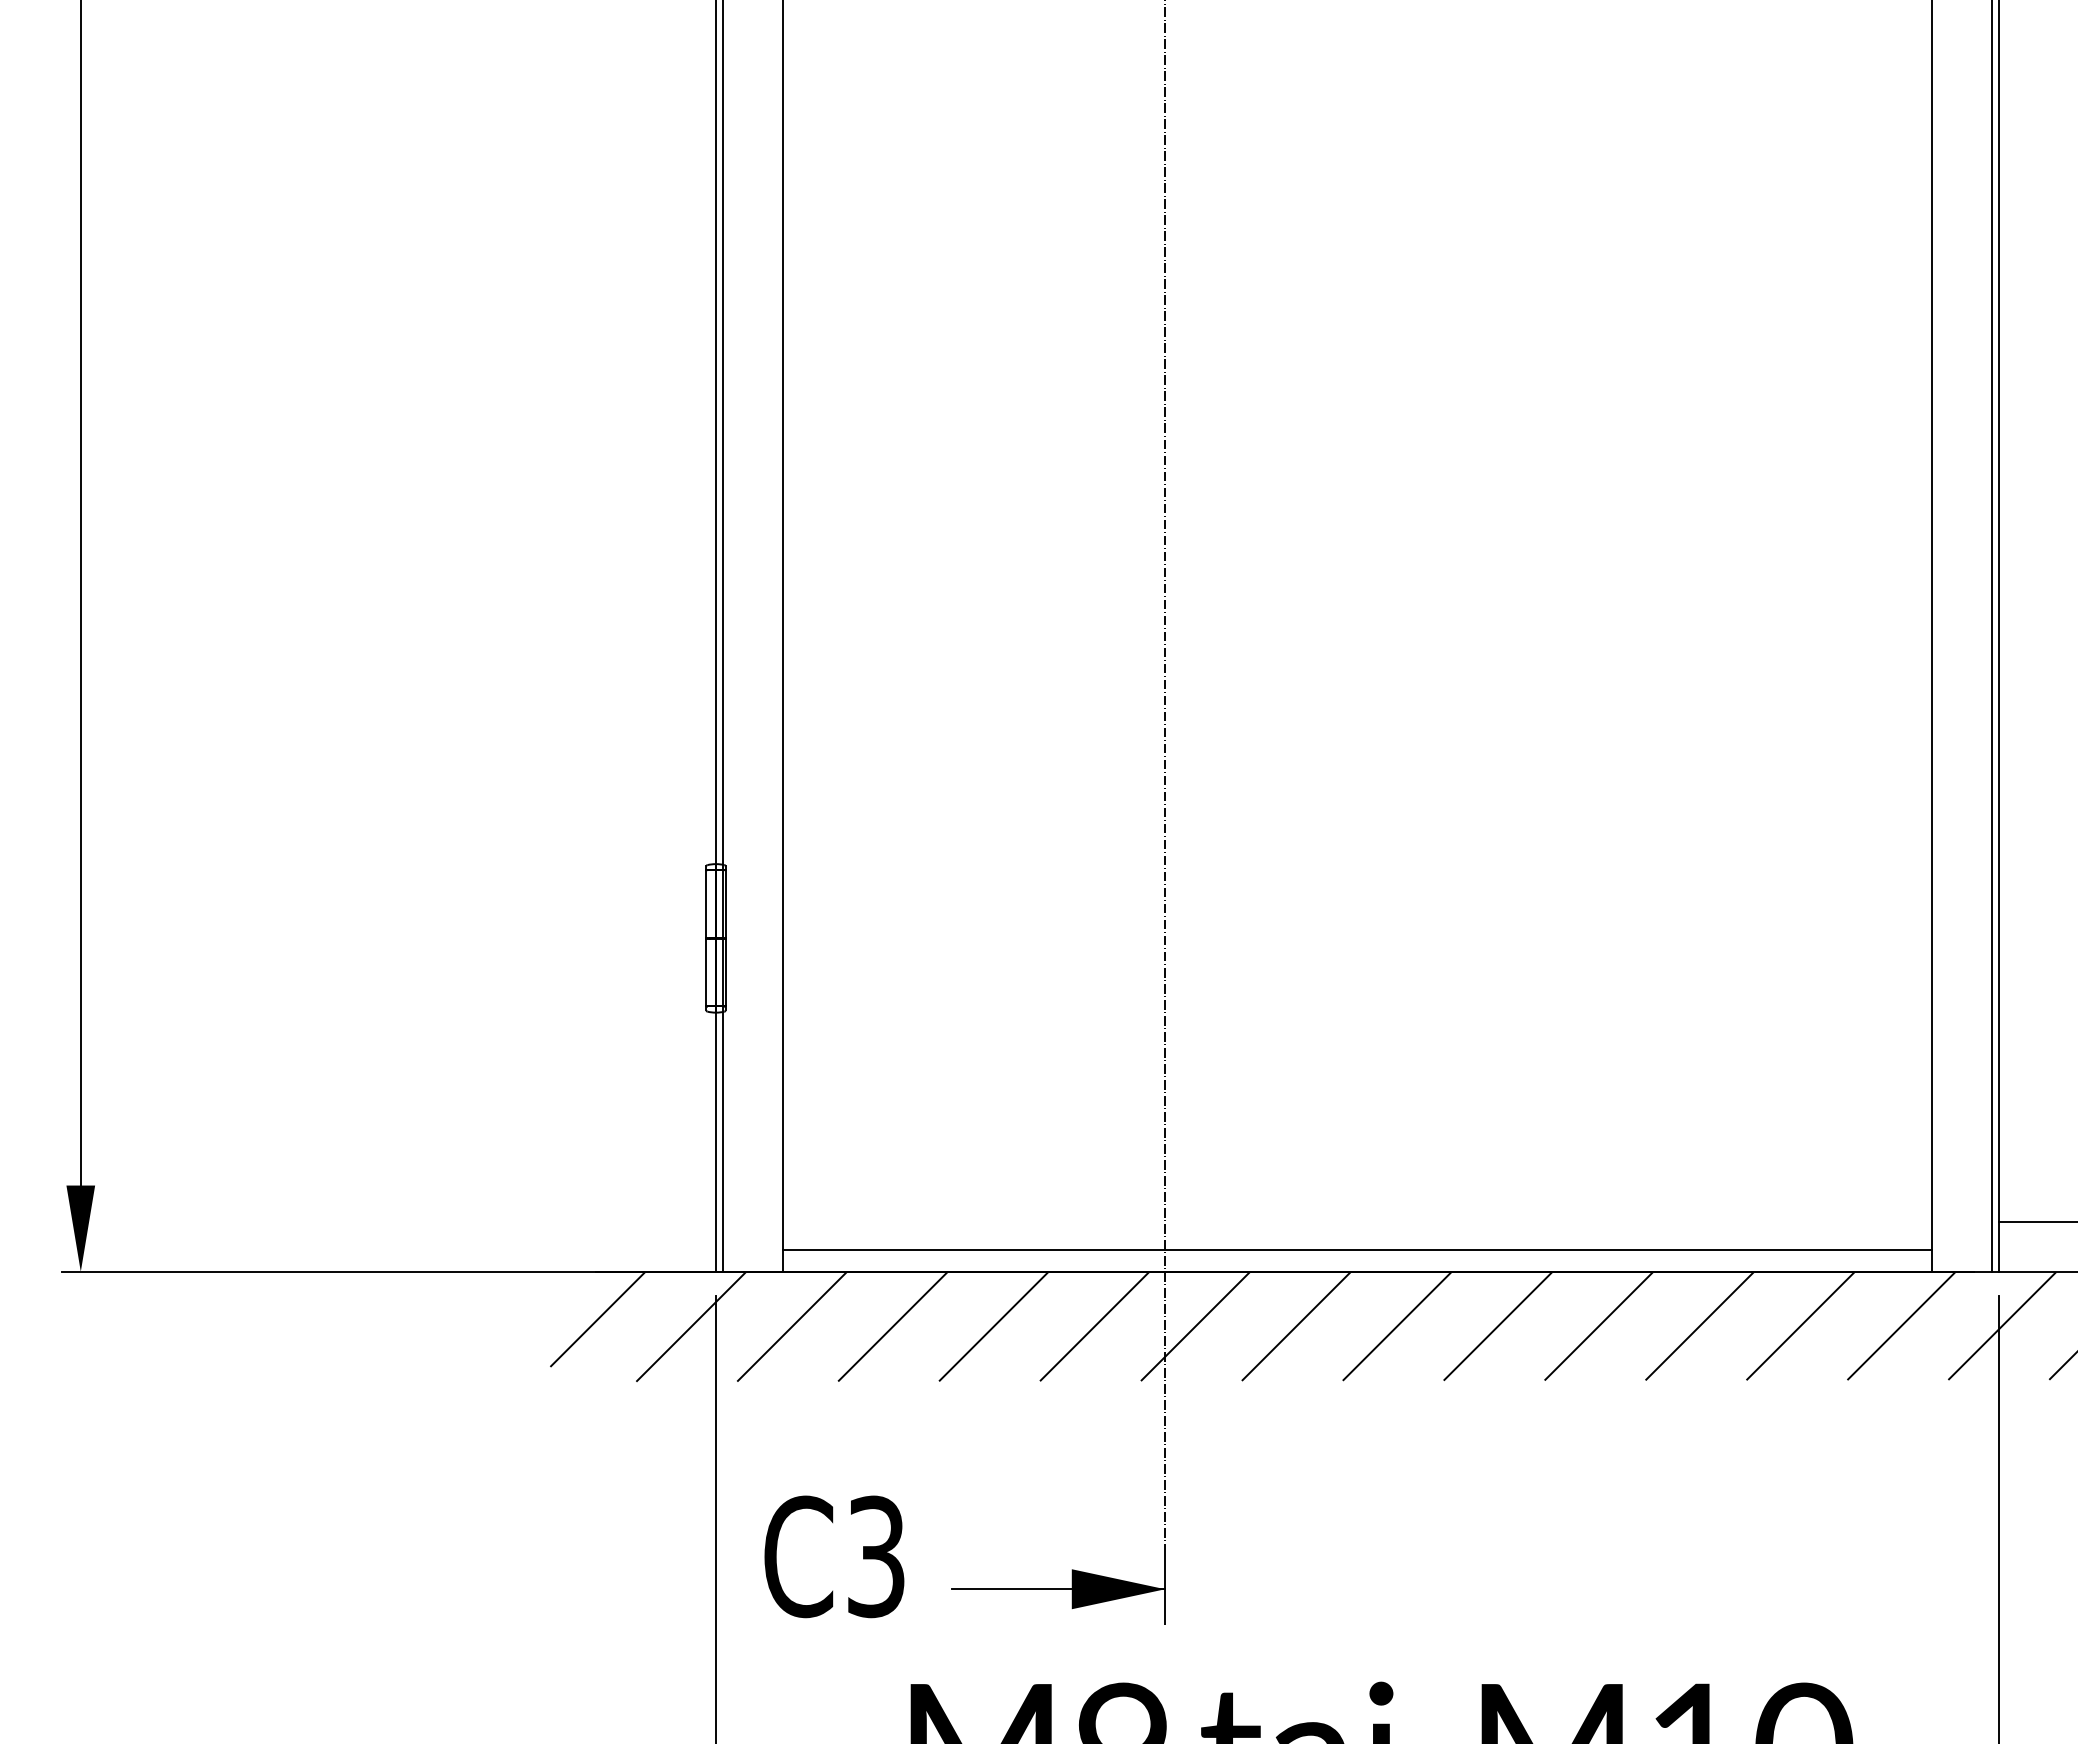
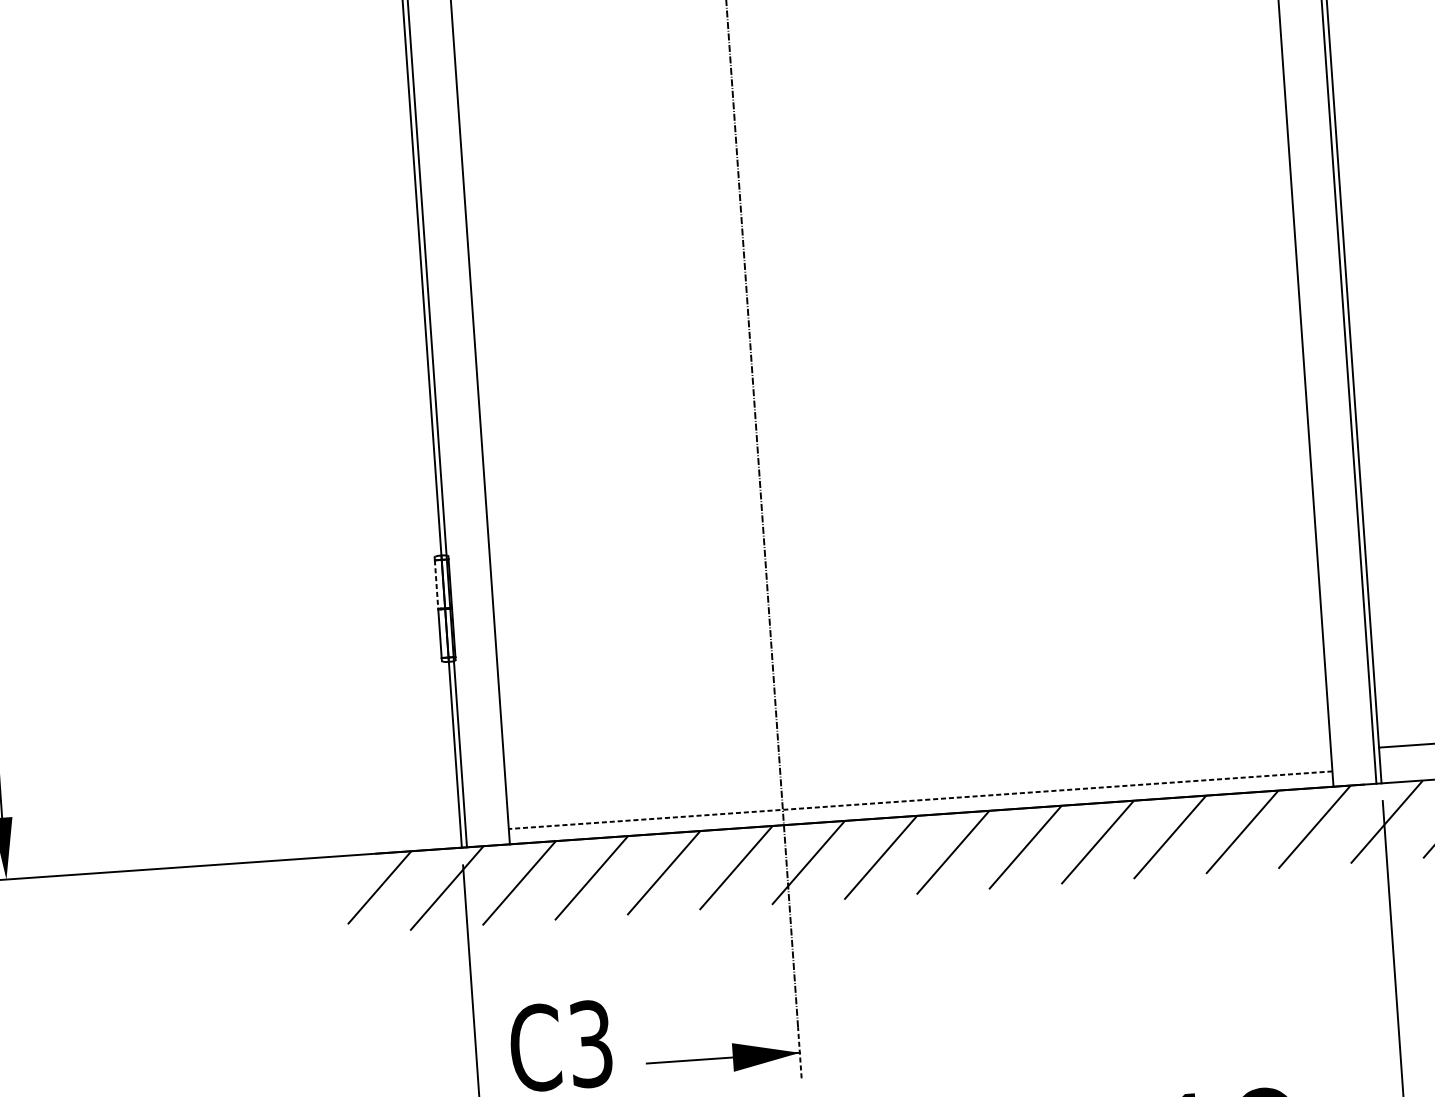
line: (706, 904) -> (436, 584), solid -> dashed
line: (1356, 1250) -> (920, 800), solid -> dashed
line: (1165, 1589) -> (800, 1052), solid -> dashed

